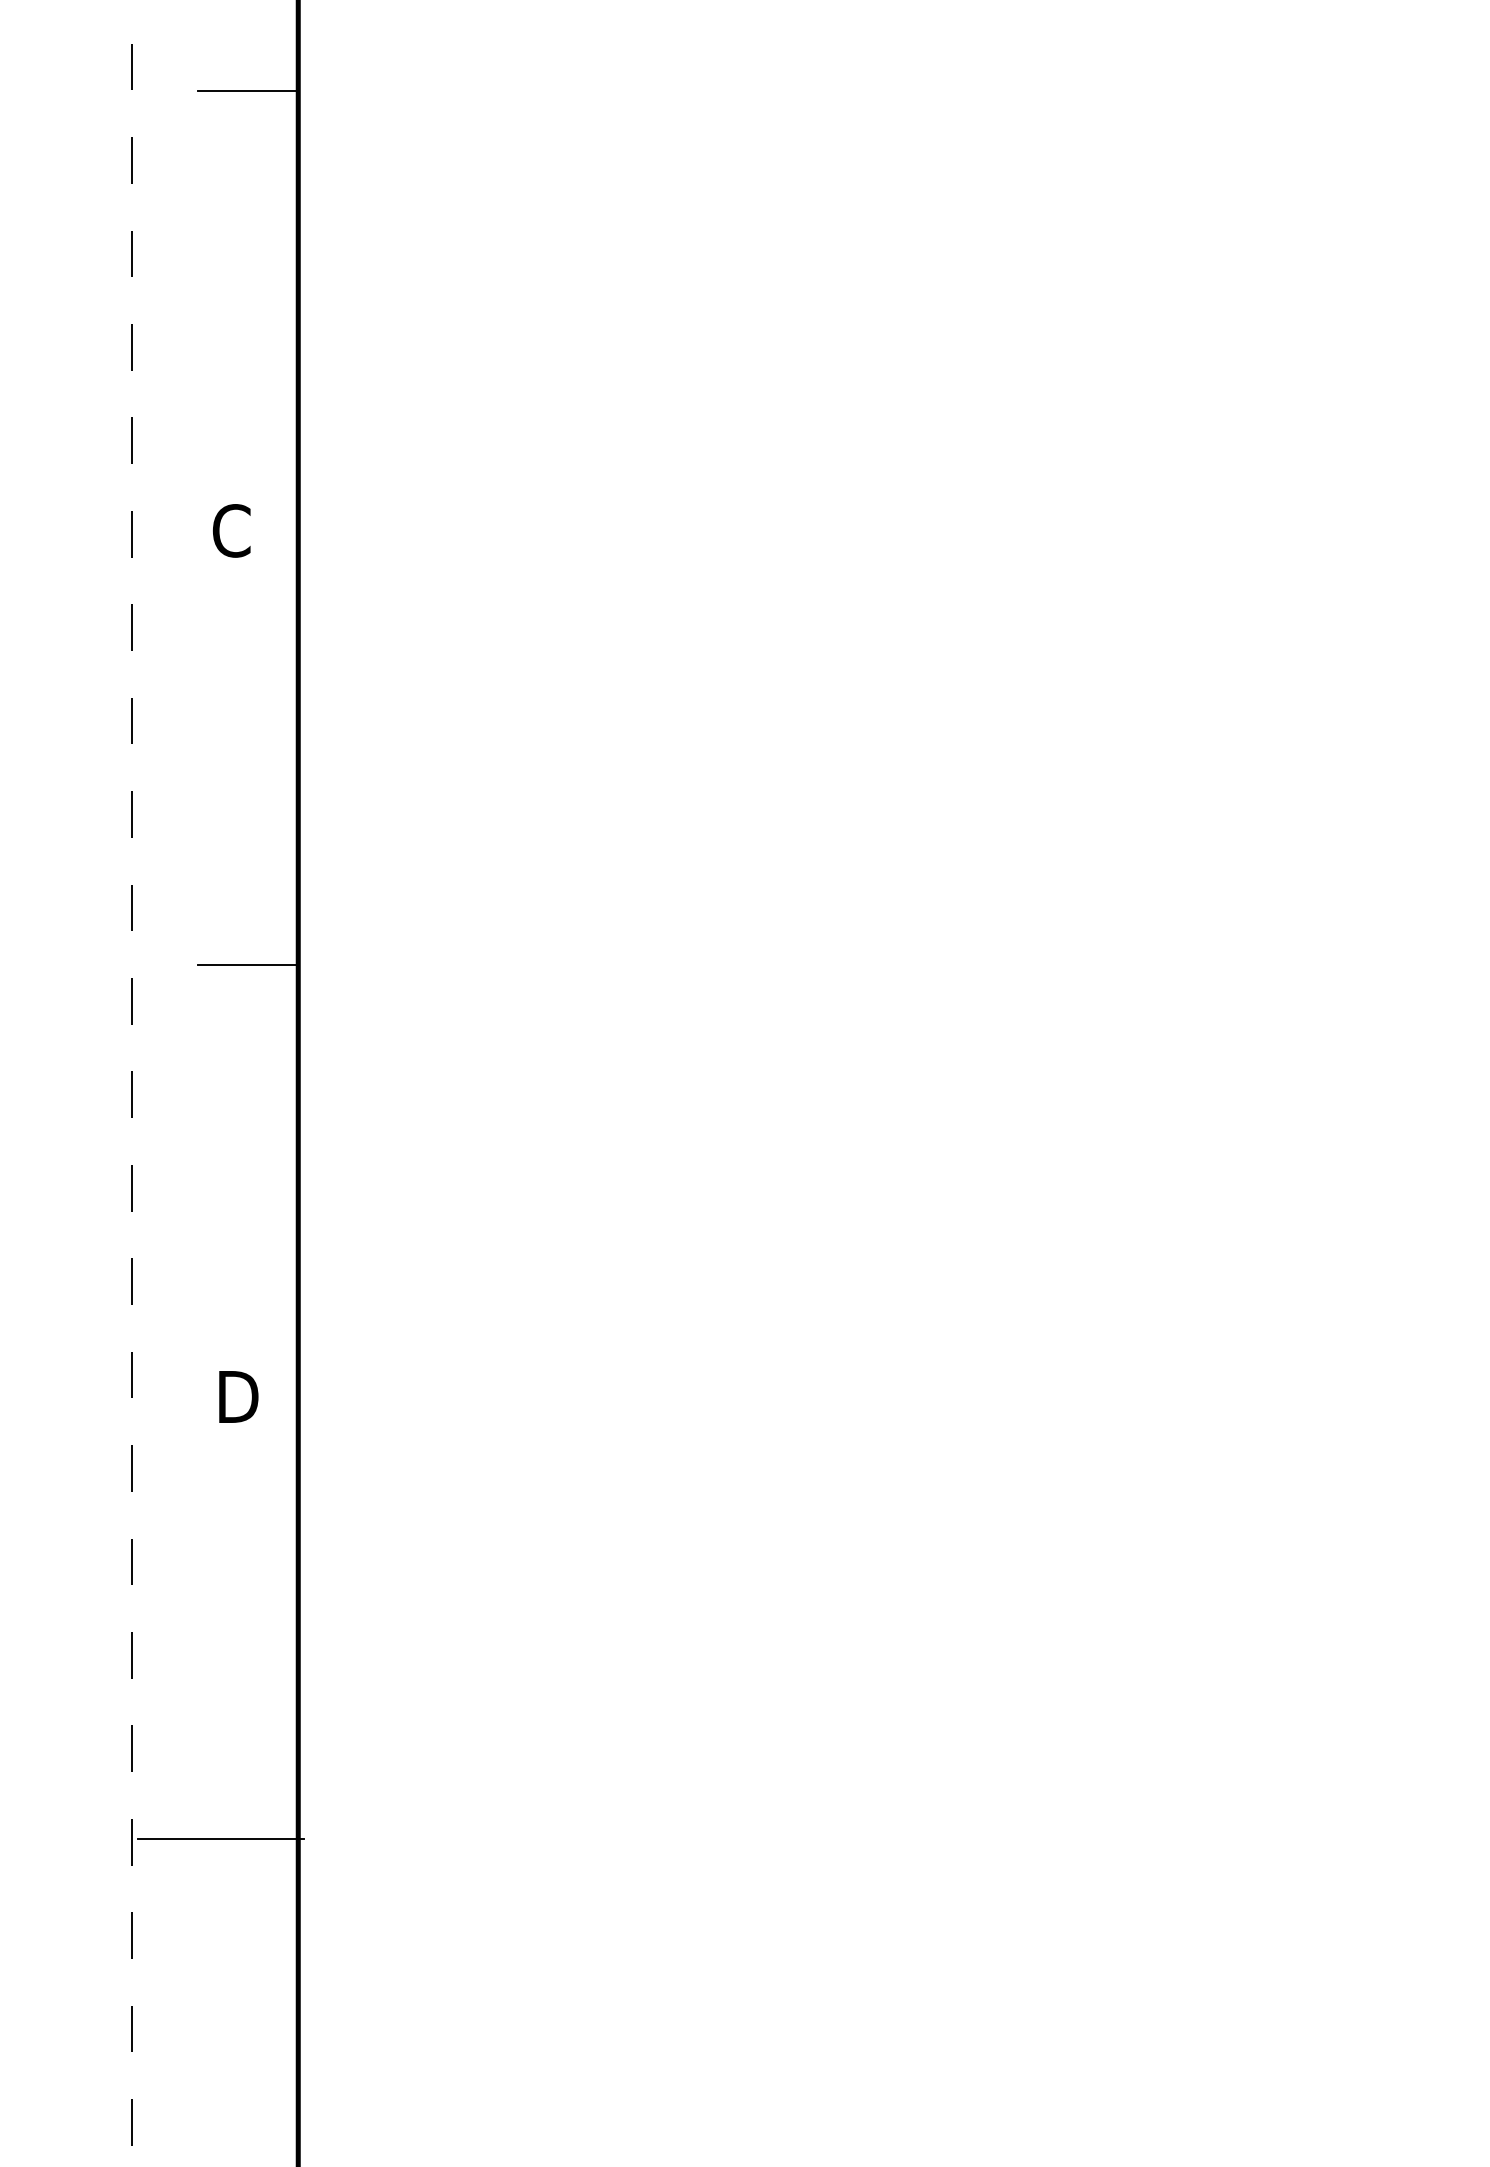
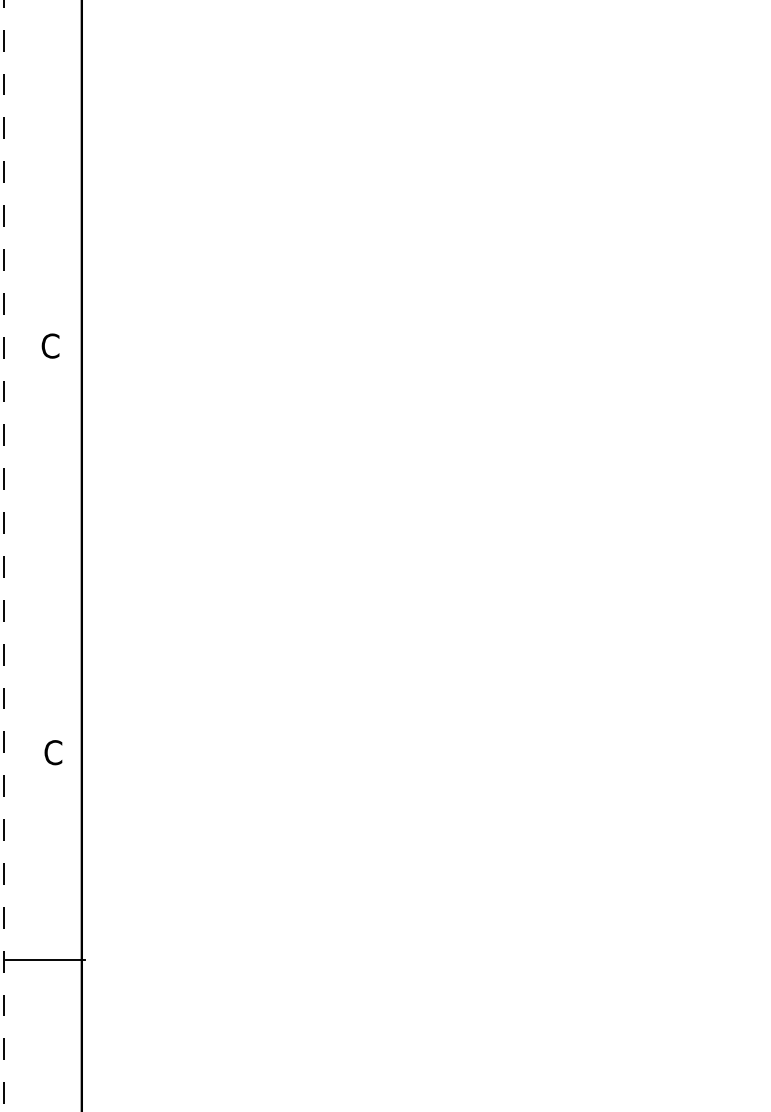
line: (246, 90) -> (57, 139), removed
line: (246, 964) -> (57, 549), removed
text: (237, 1396) -> (53, 752), D -> C

